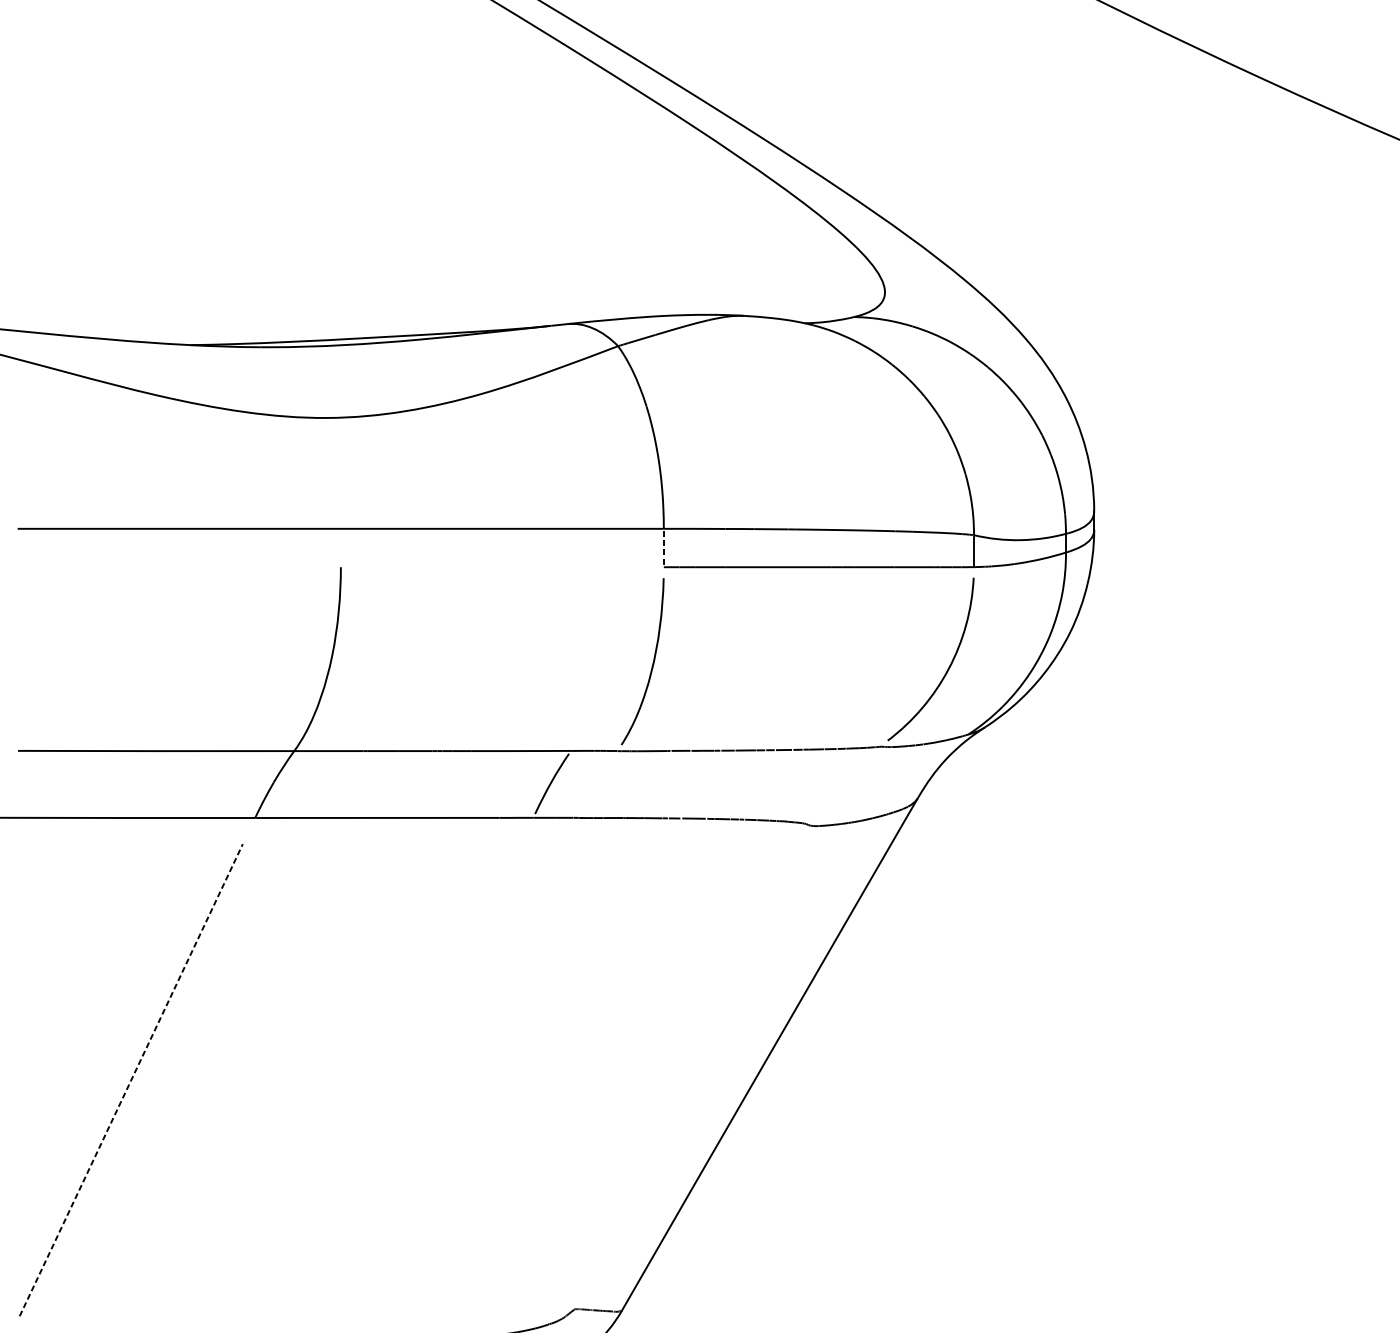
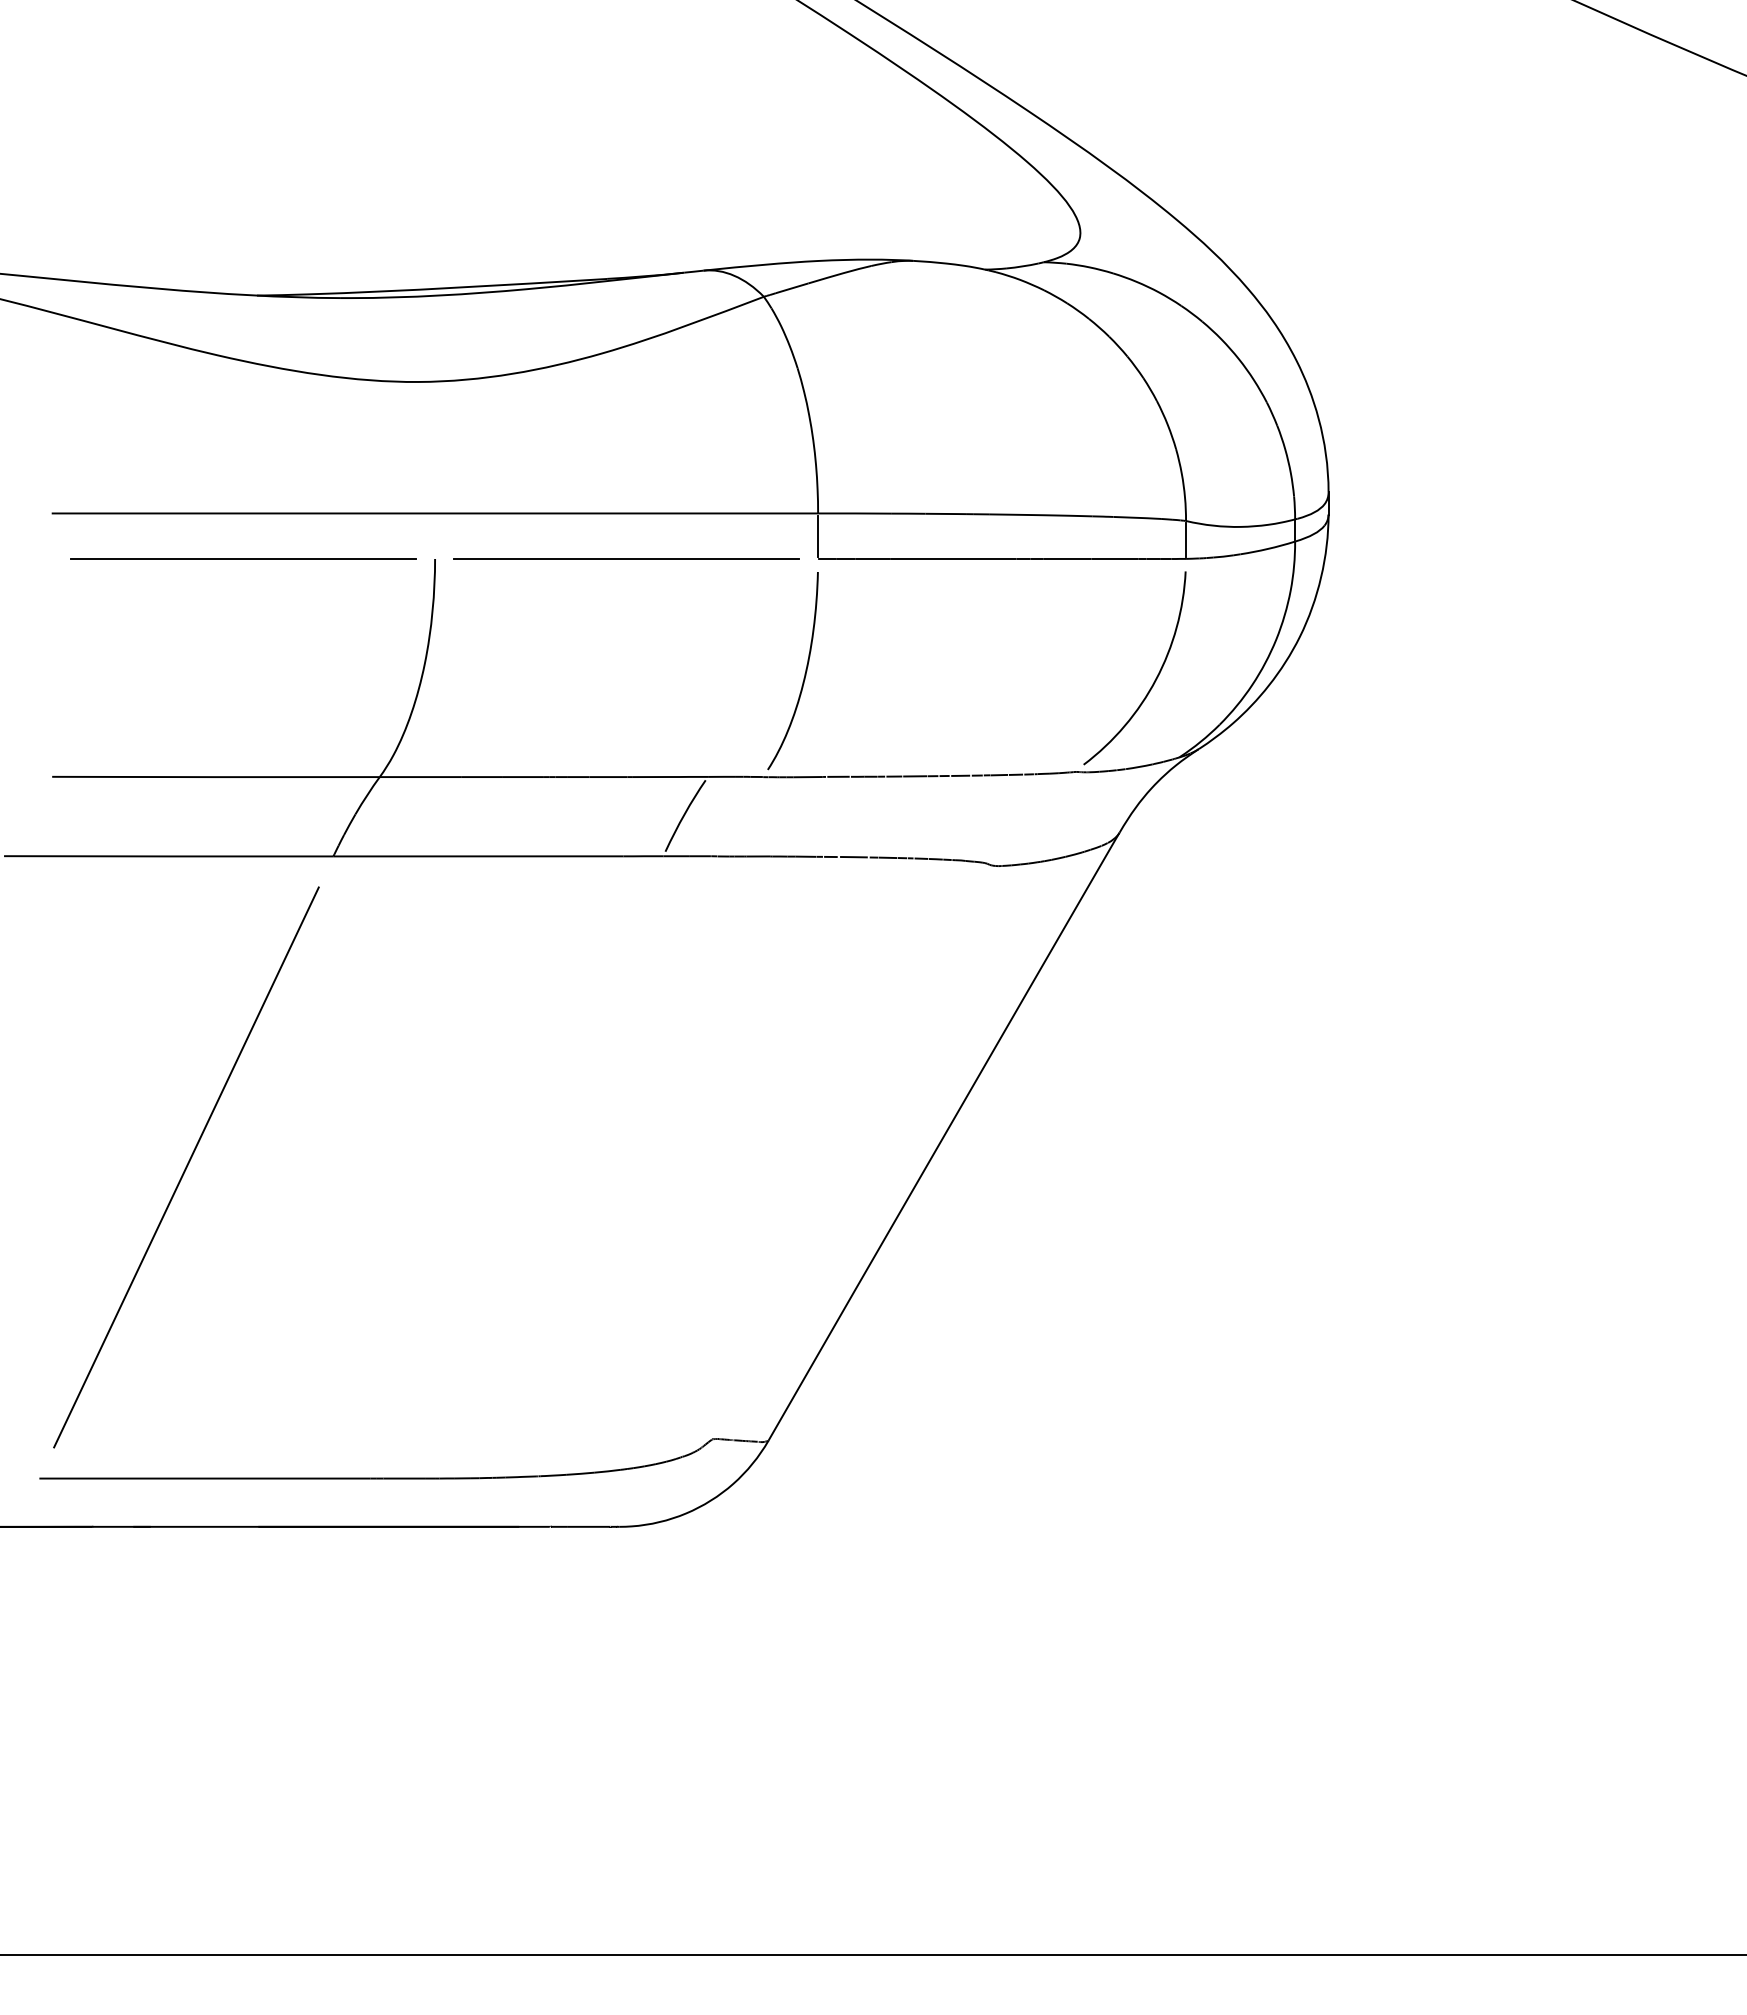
line: (664, 548) -> (818, 536), dashed -> solid
line: (178, 567) -> (242, 559), added
line: (502, 567) -> (626, 559), added
line: (131, 1080) -> (186, 1167), dashed -> solid

